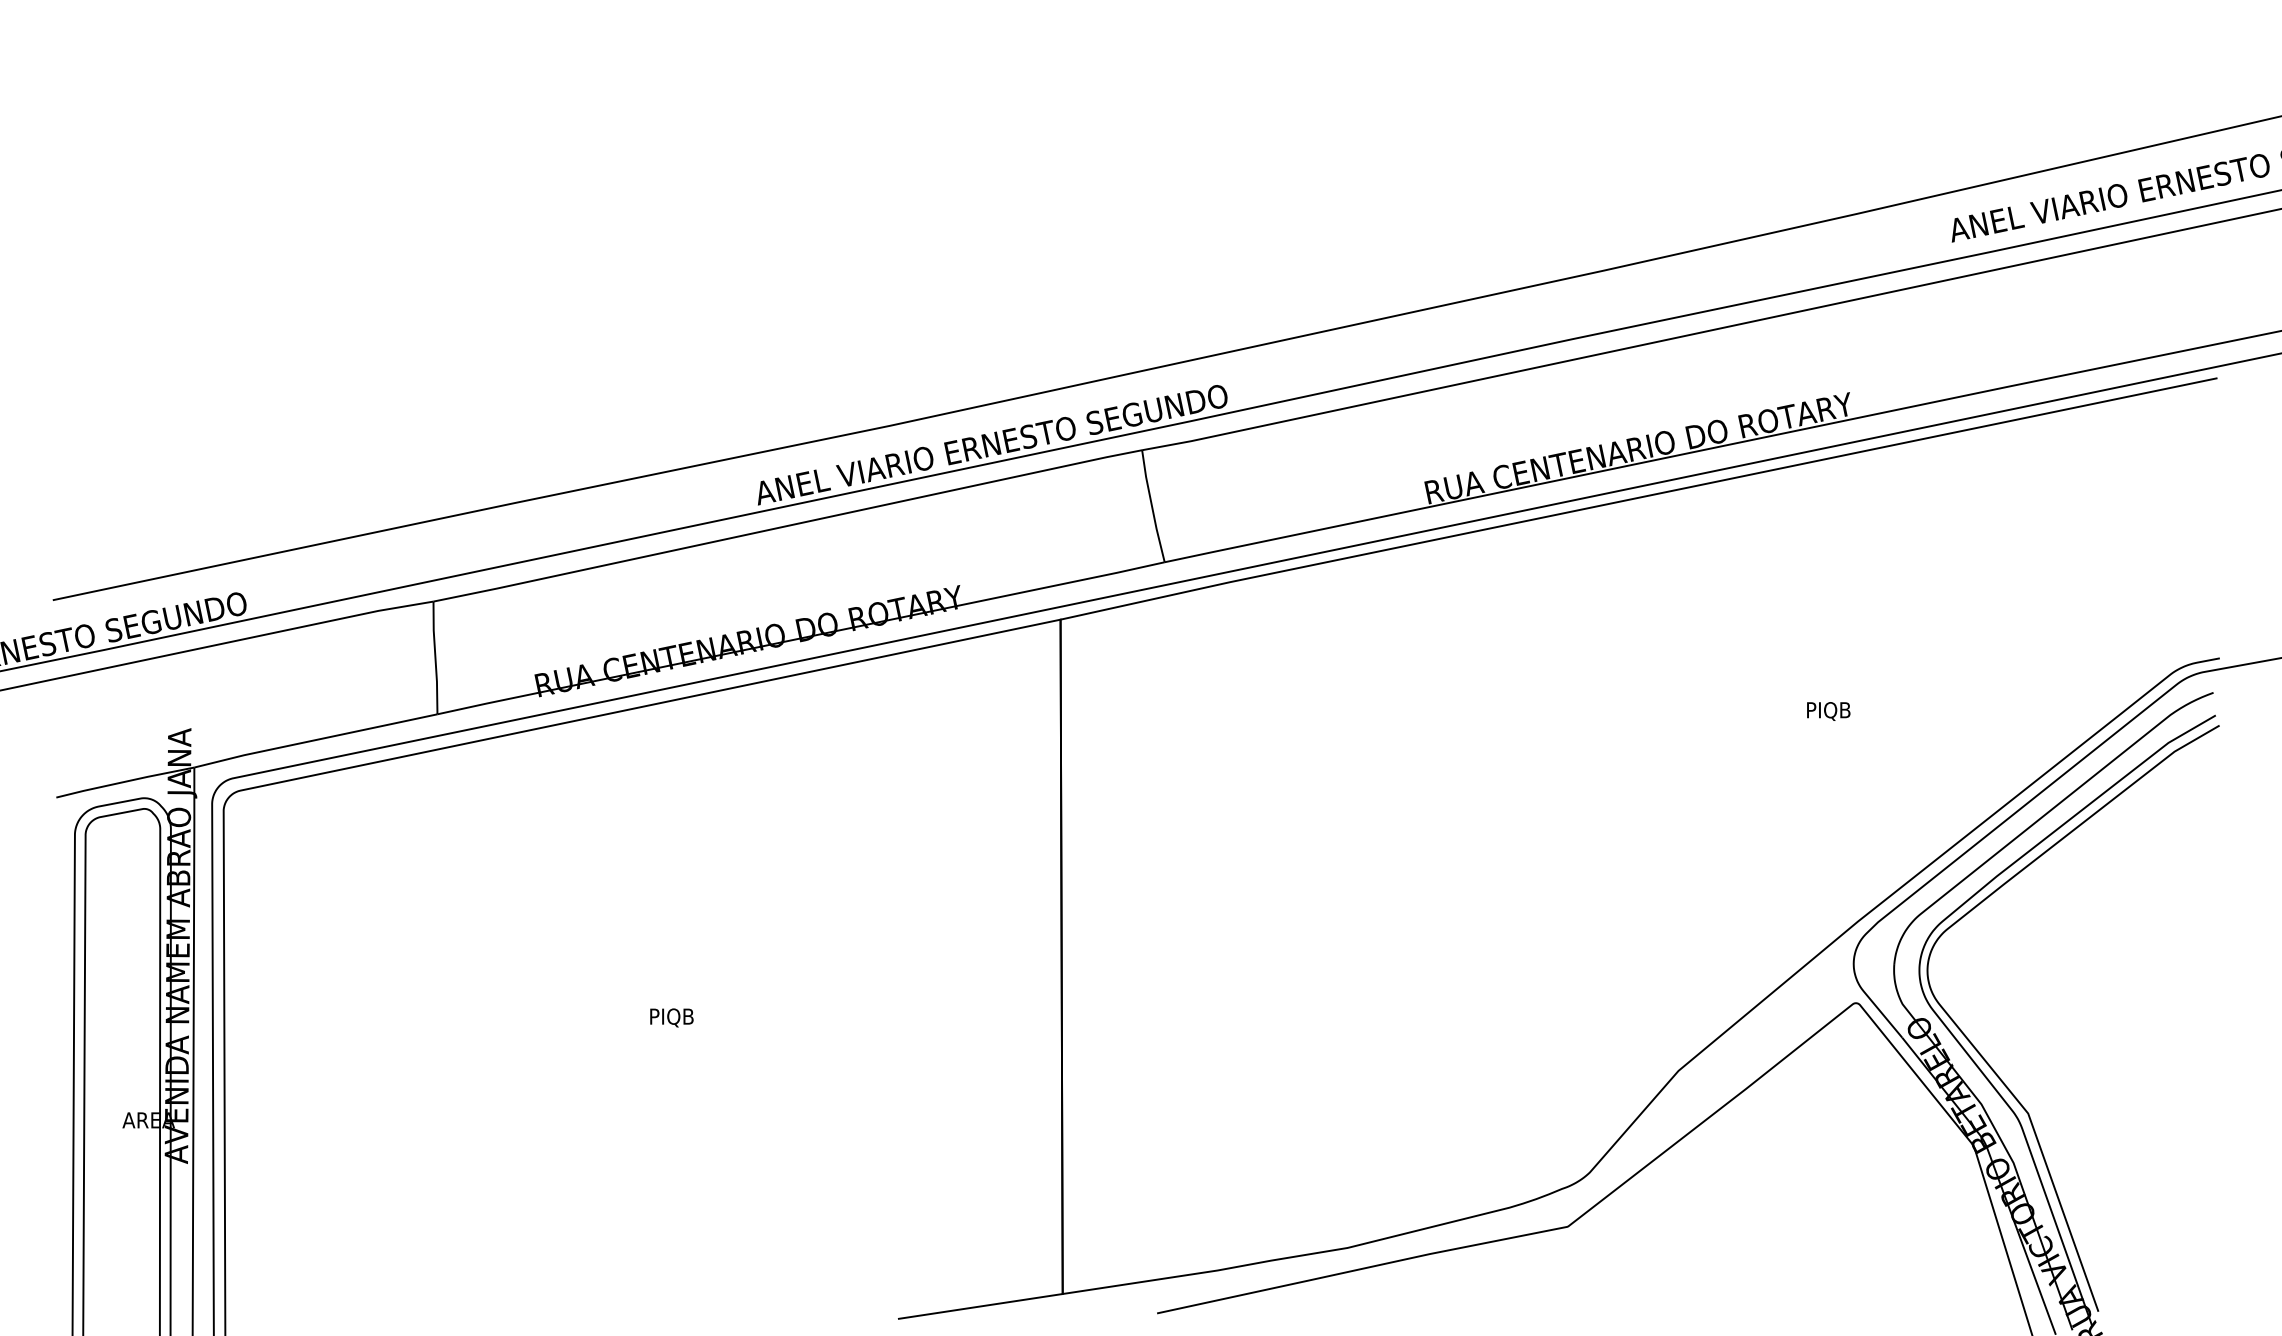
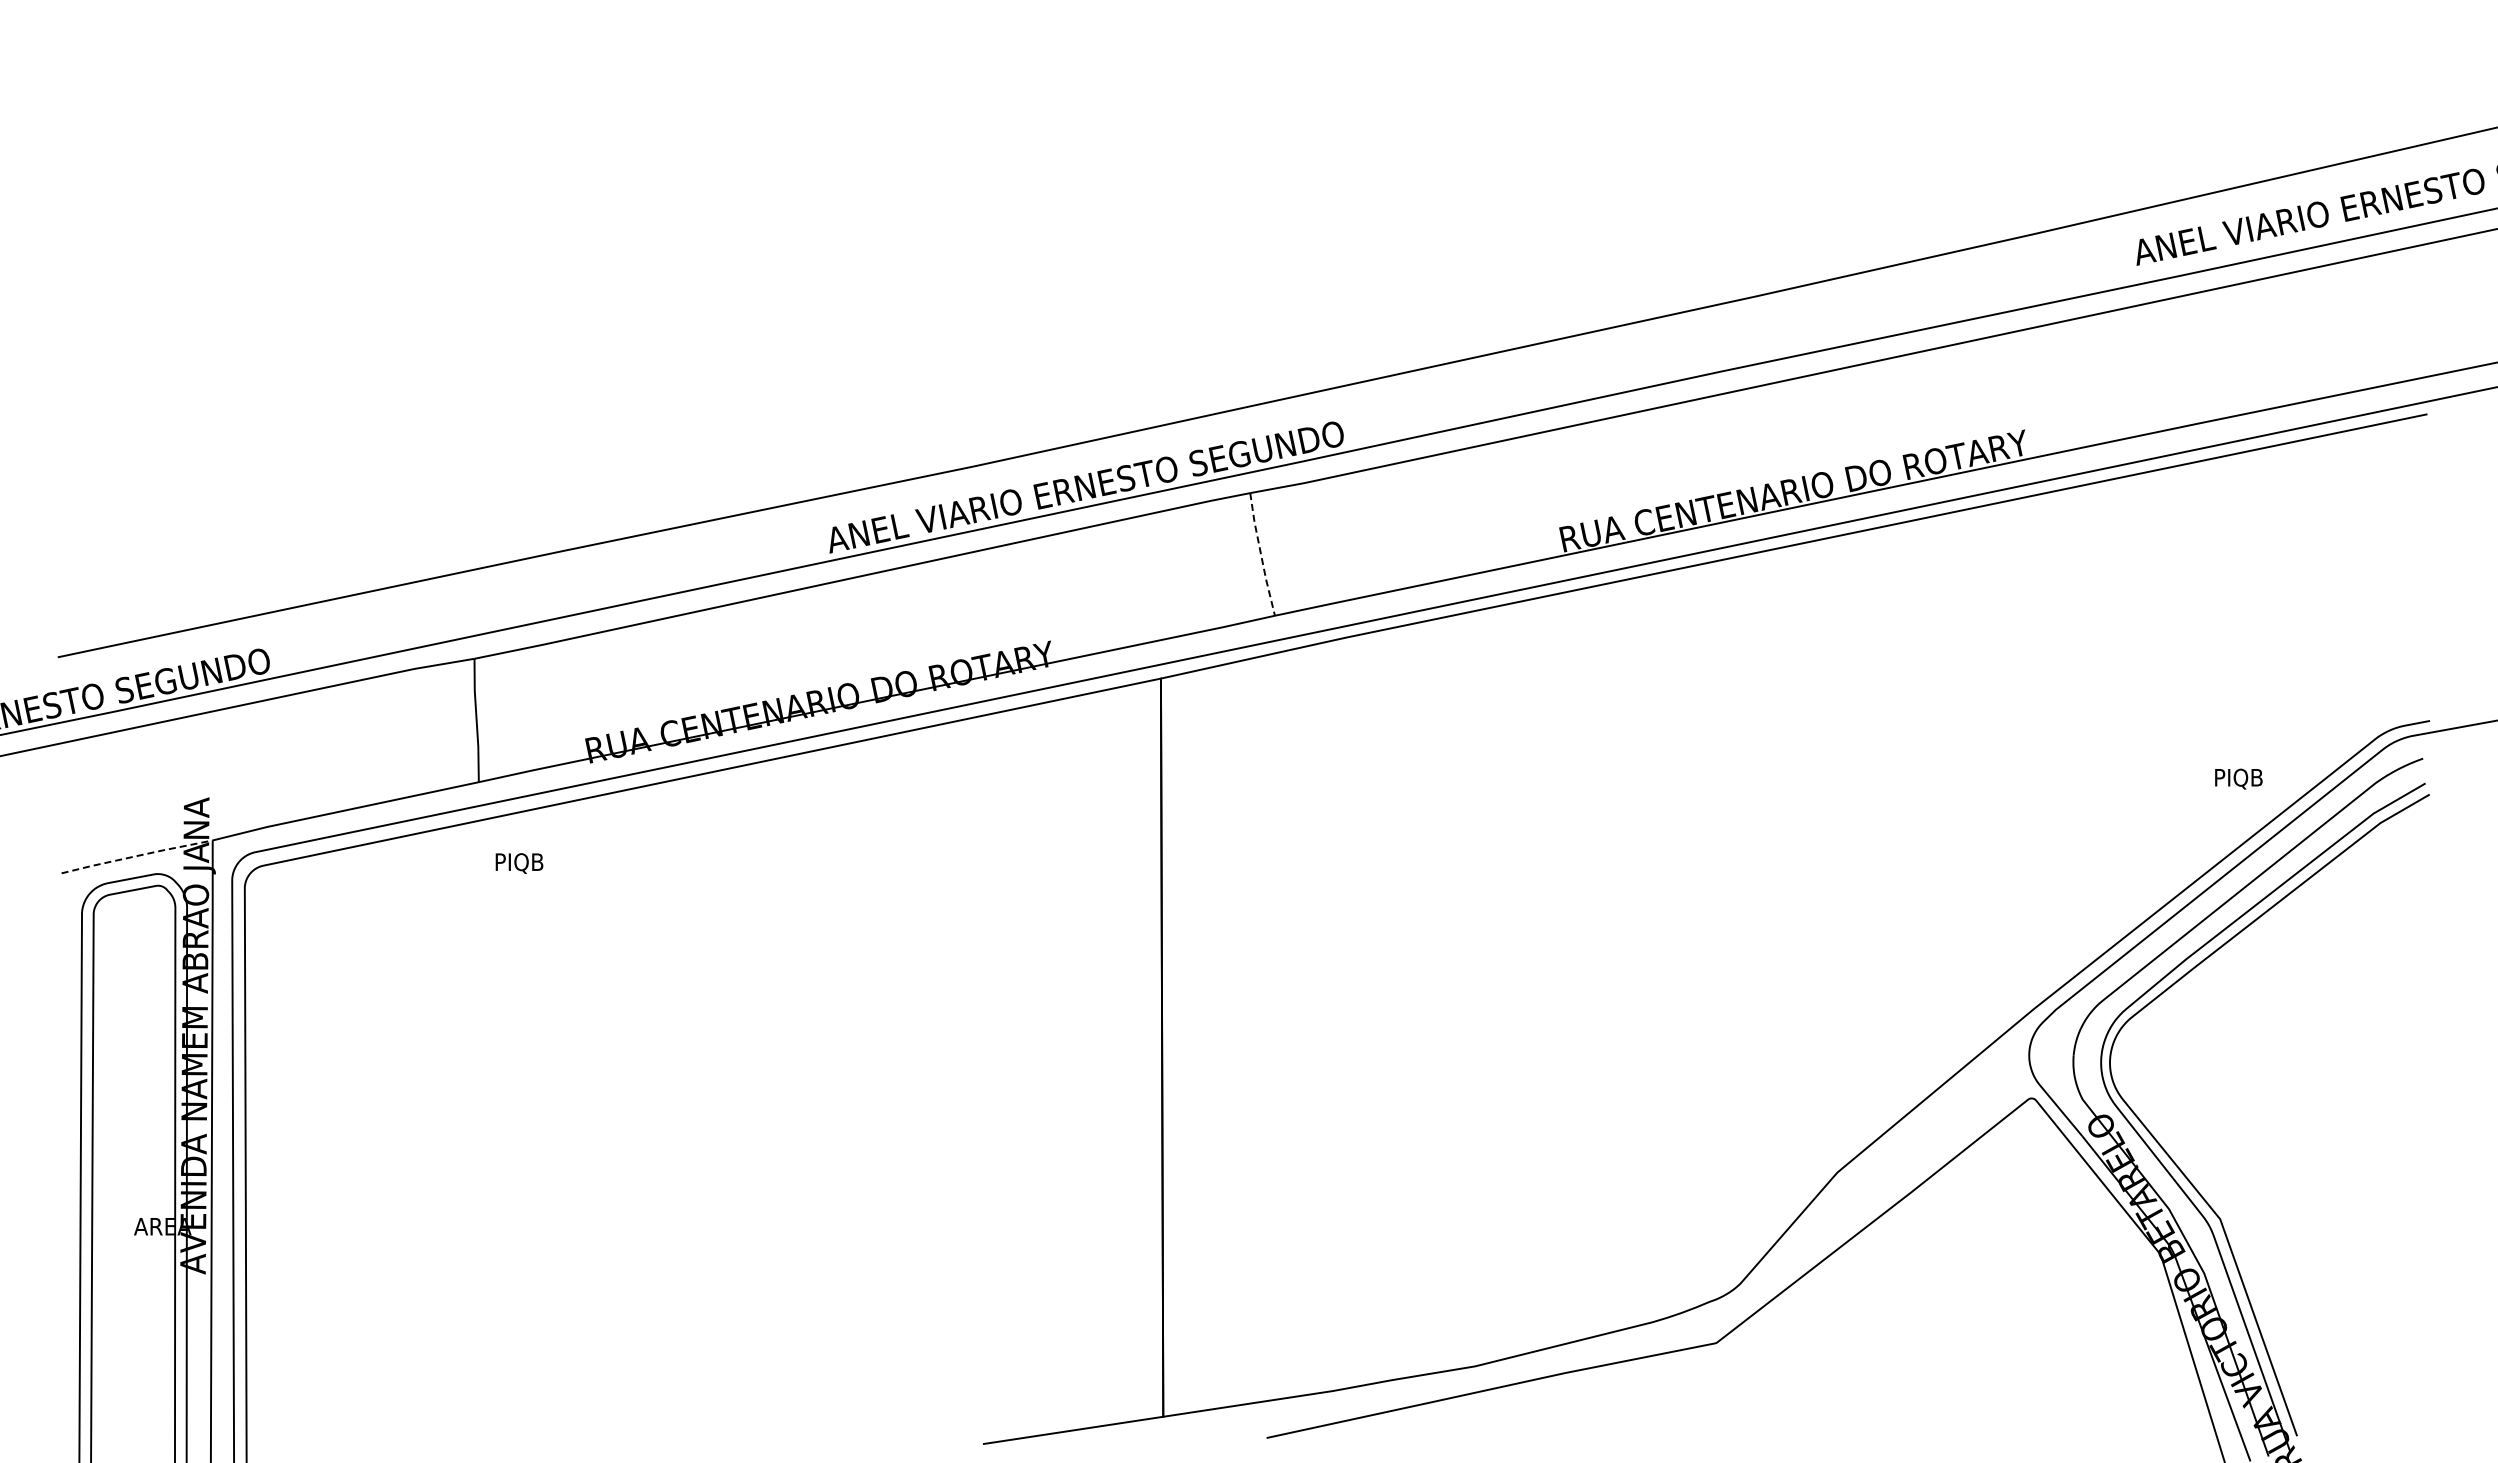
line: (1152, 507) -> (1261, 555), solid -> dashed
text: (1828, 710) -> (2238, 778), moved
line: (124, 782) -> (136, 856), solid -> dashed
text: (671, 1017) -> (519, 863), moved

